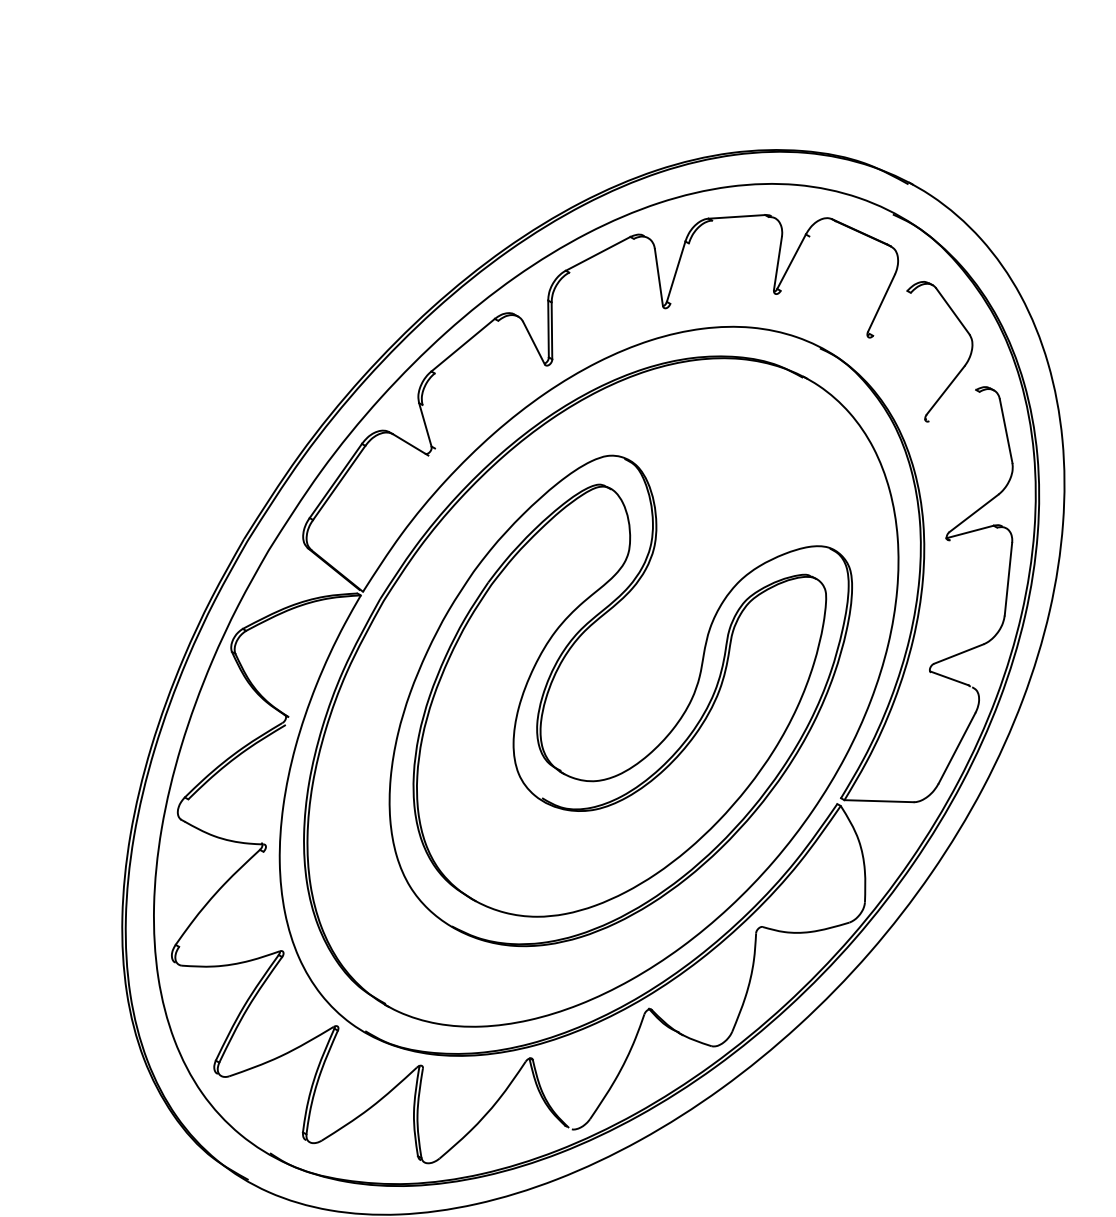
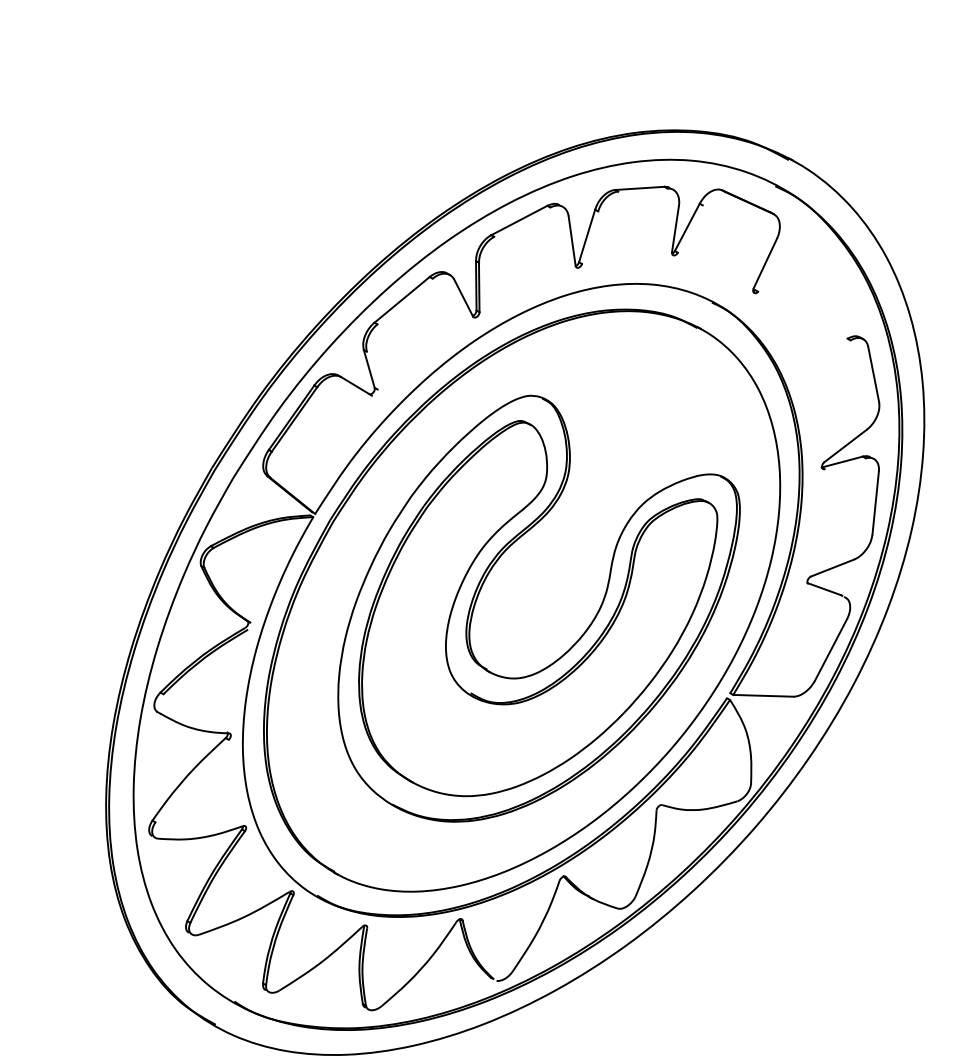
part: (960, 369) -> (834, 320), removed

